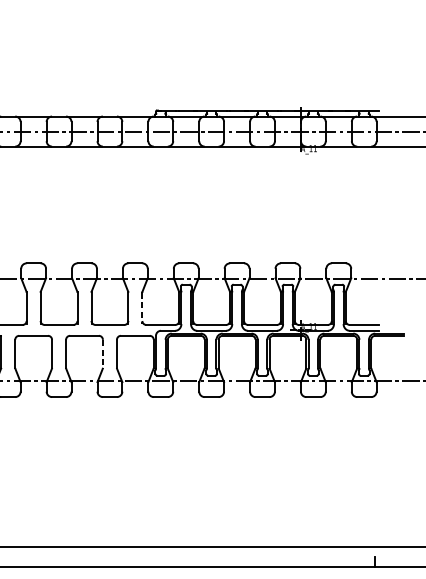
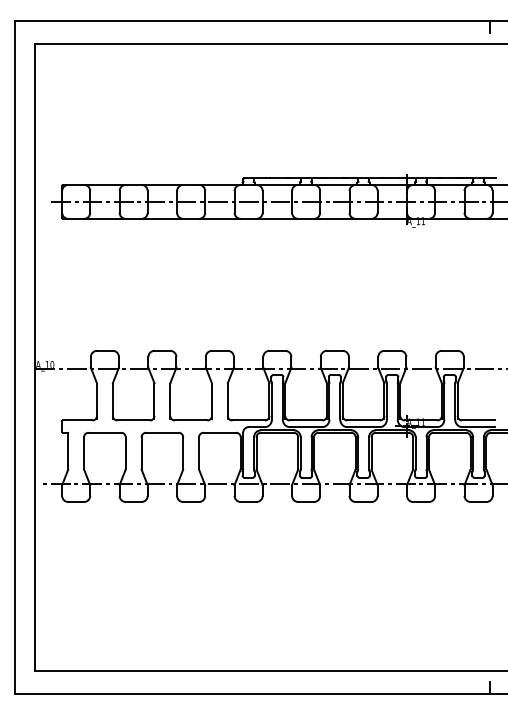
line: (142, 308) -> (227, 401), dashed -> solid
line: (103, 354) -> (183, 453), dashed -> solid

